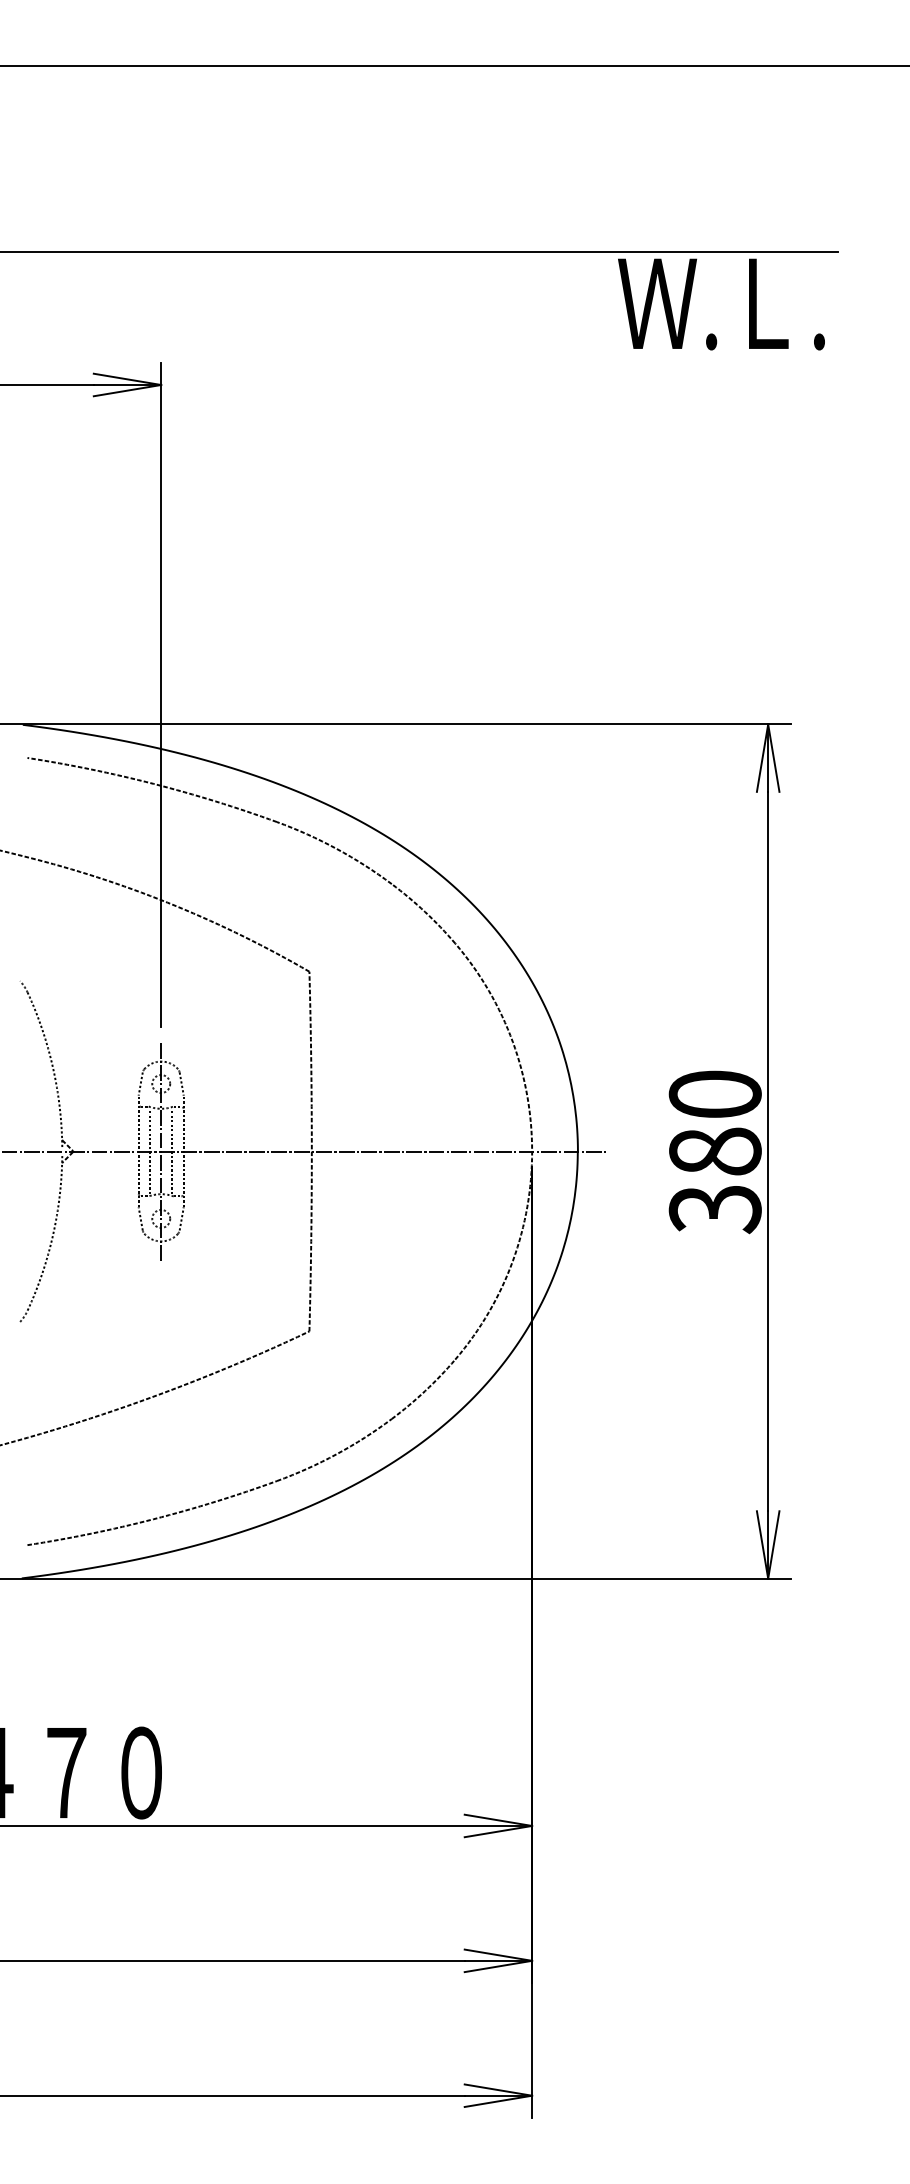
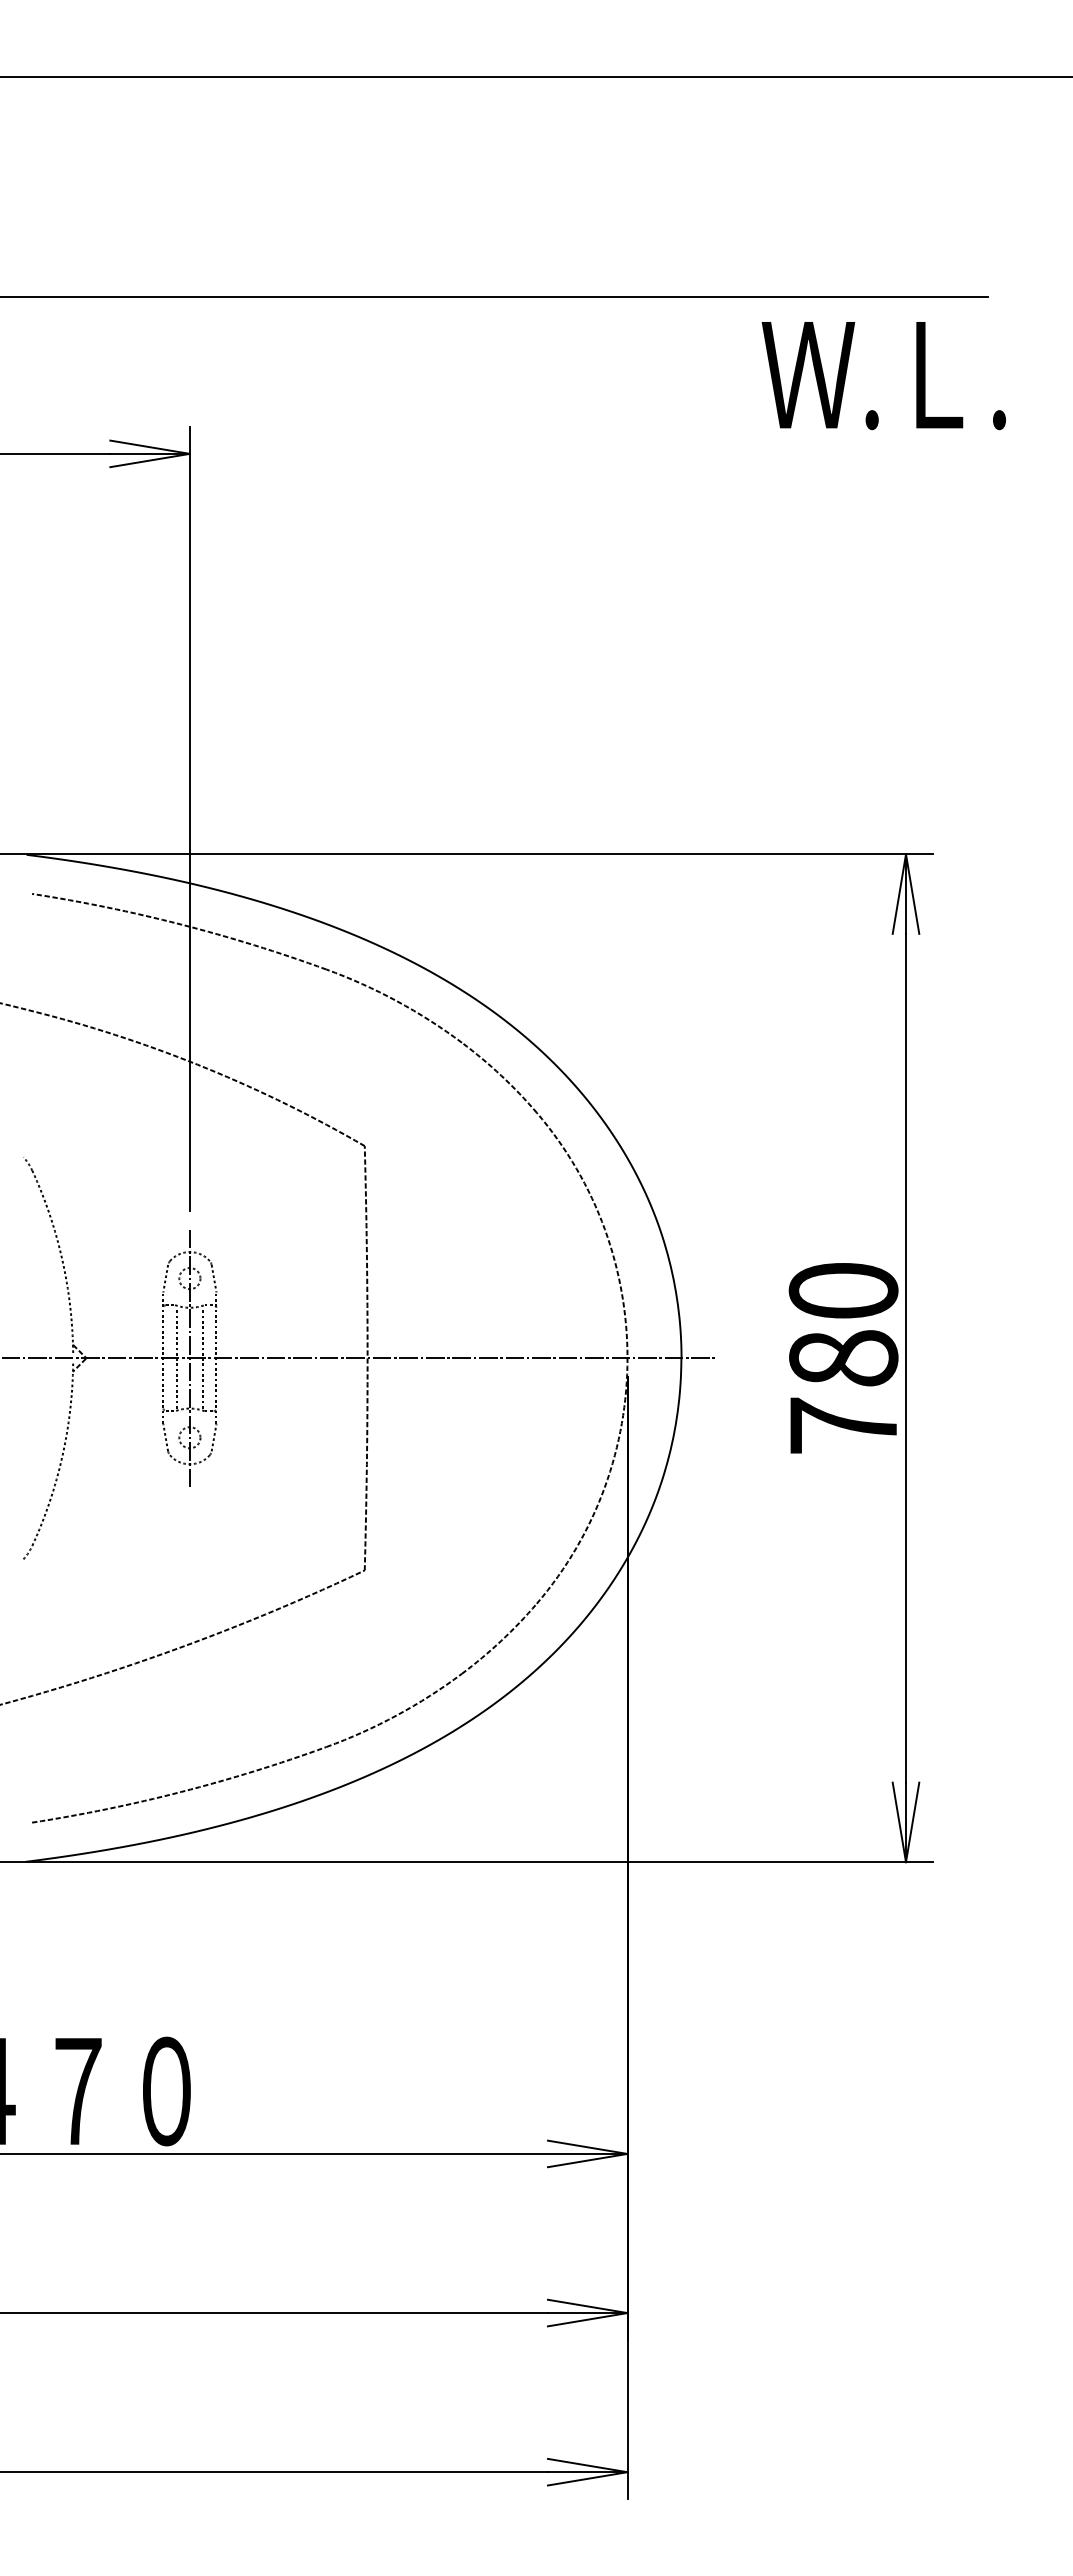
text: (721, 305) -> (883, 376), moved
text: (715, 1209) -> (843, 1426), 380 -> 780

